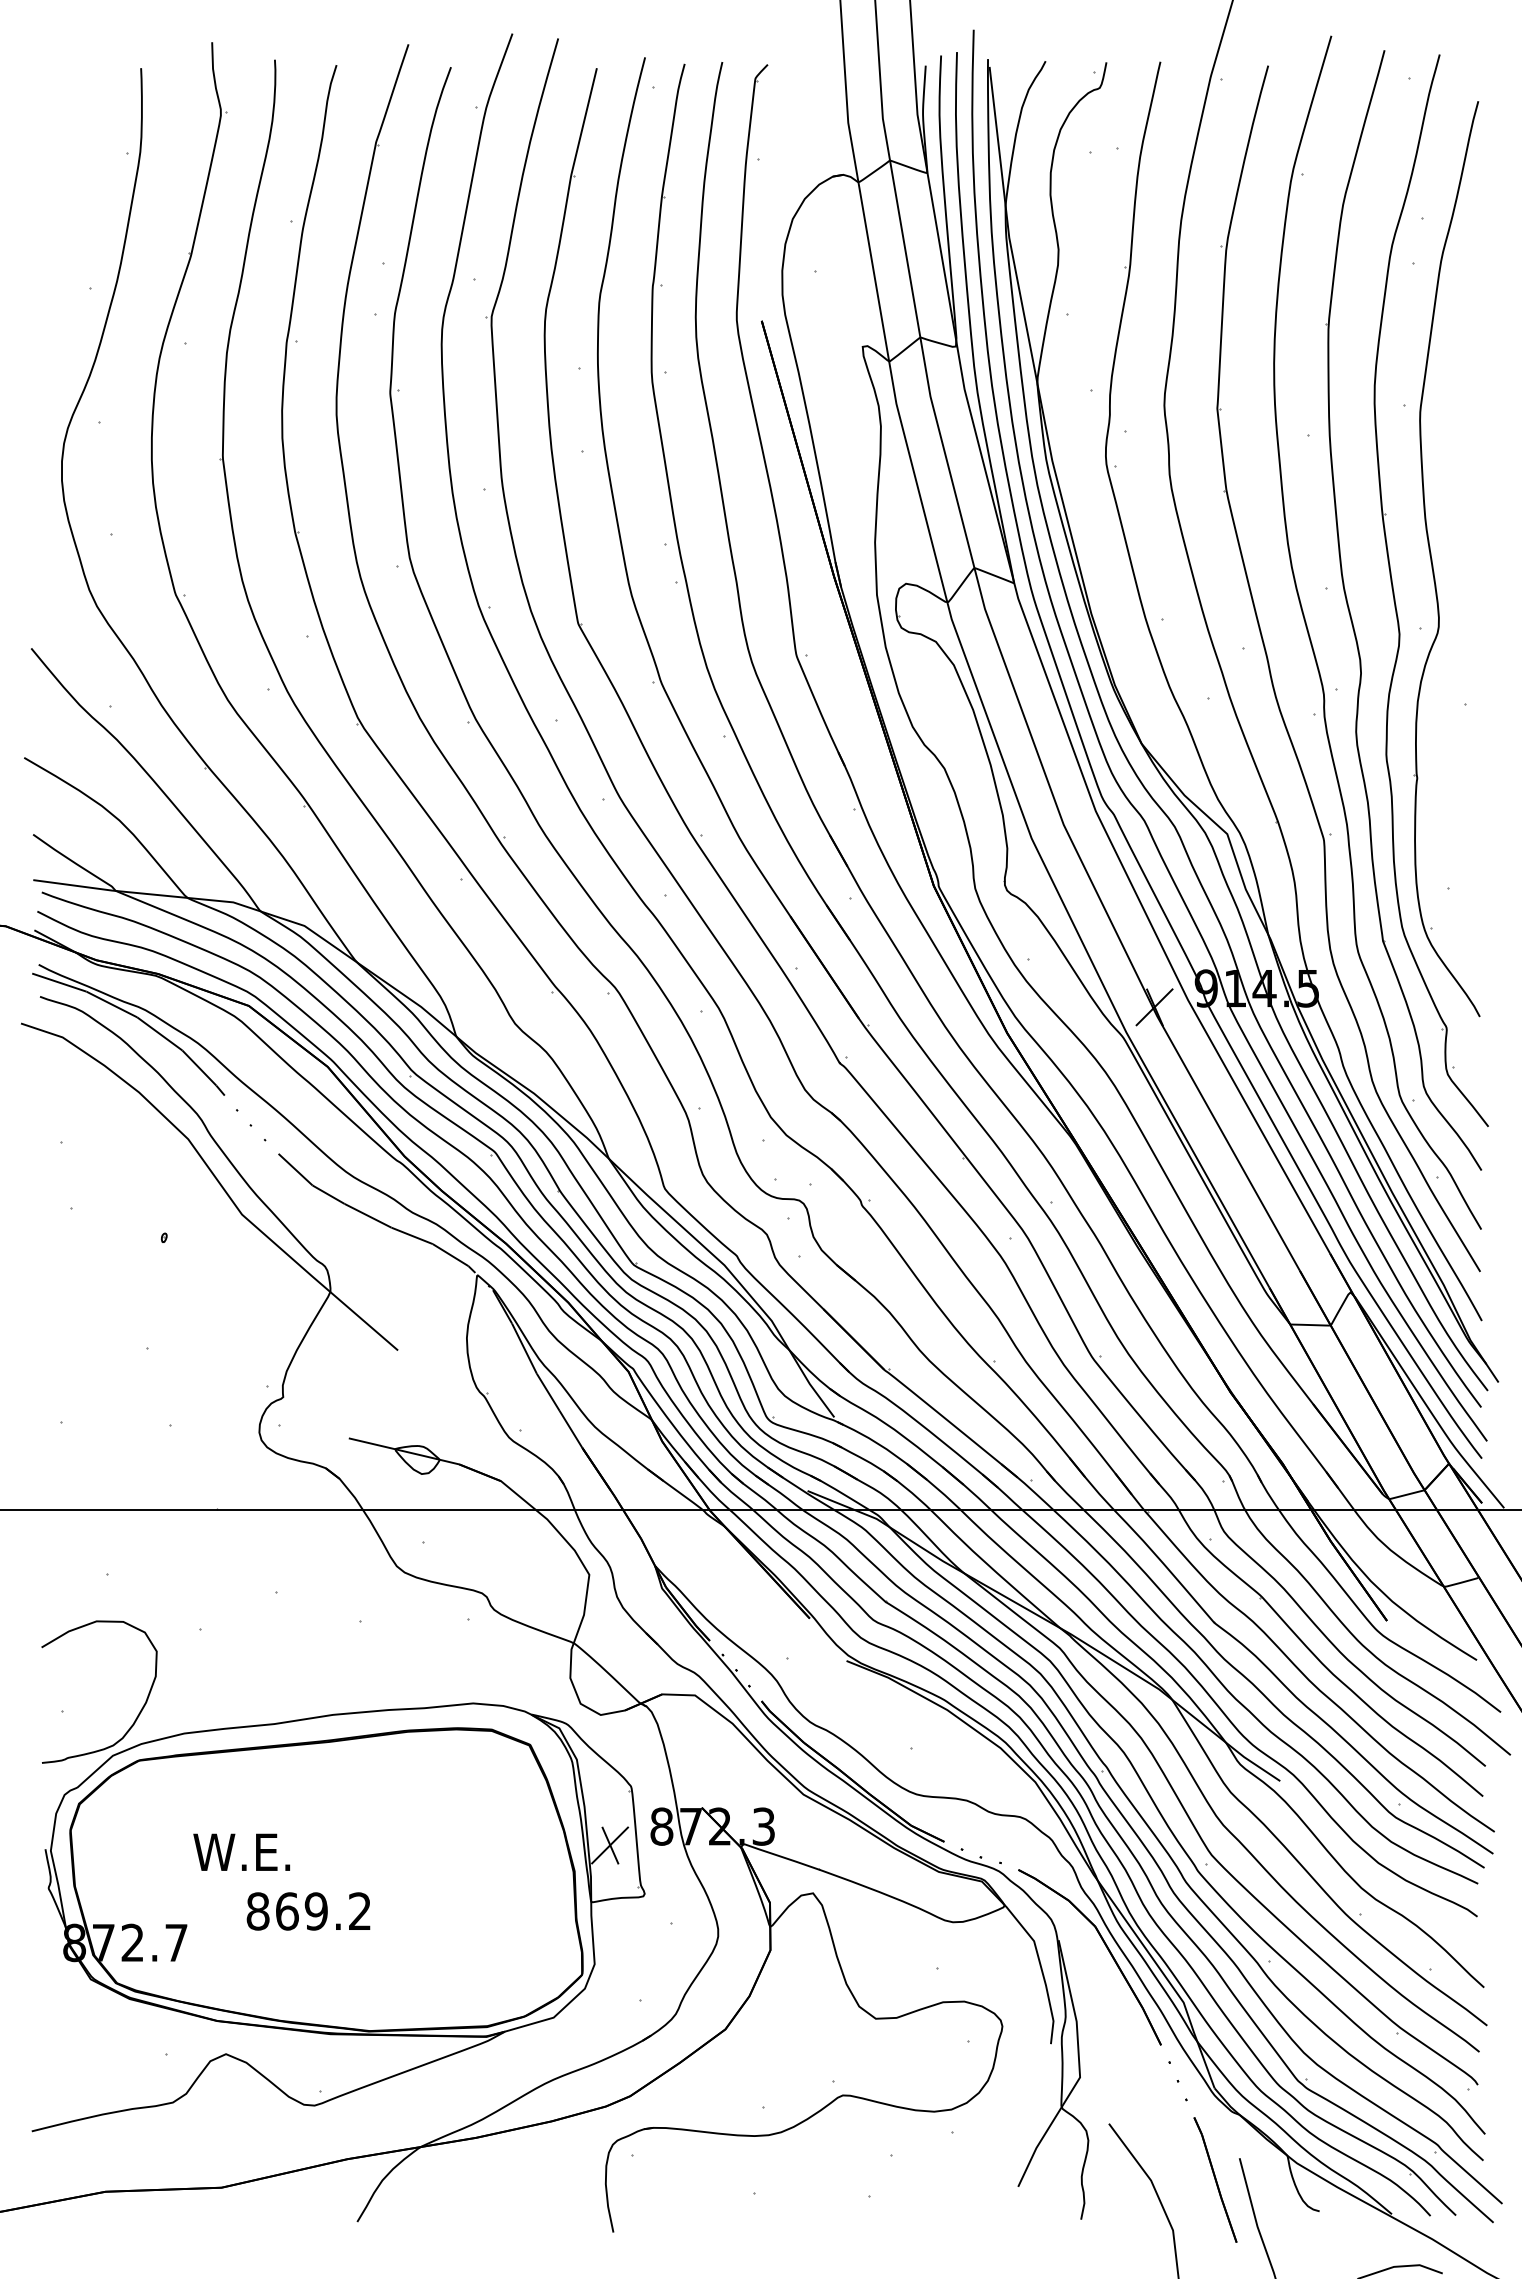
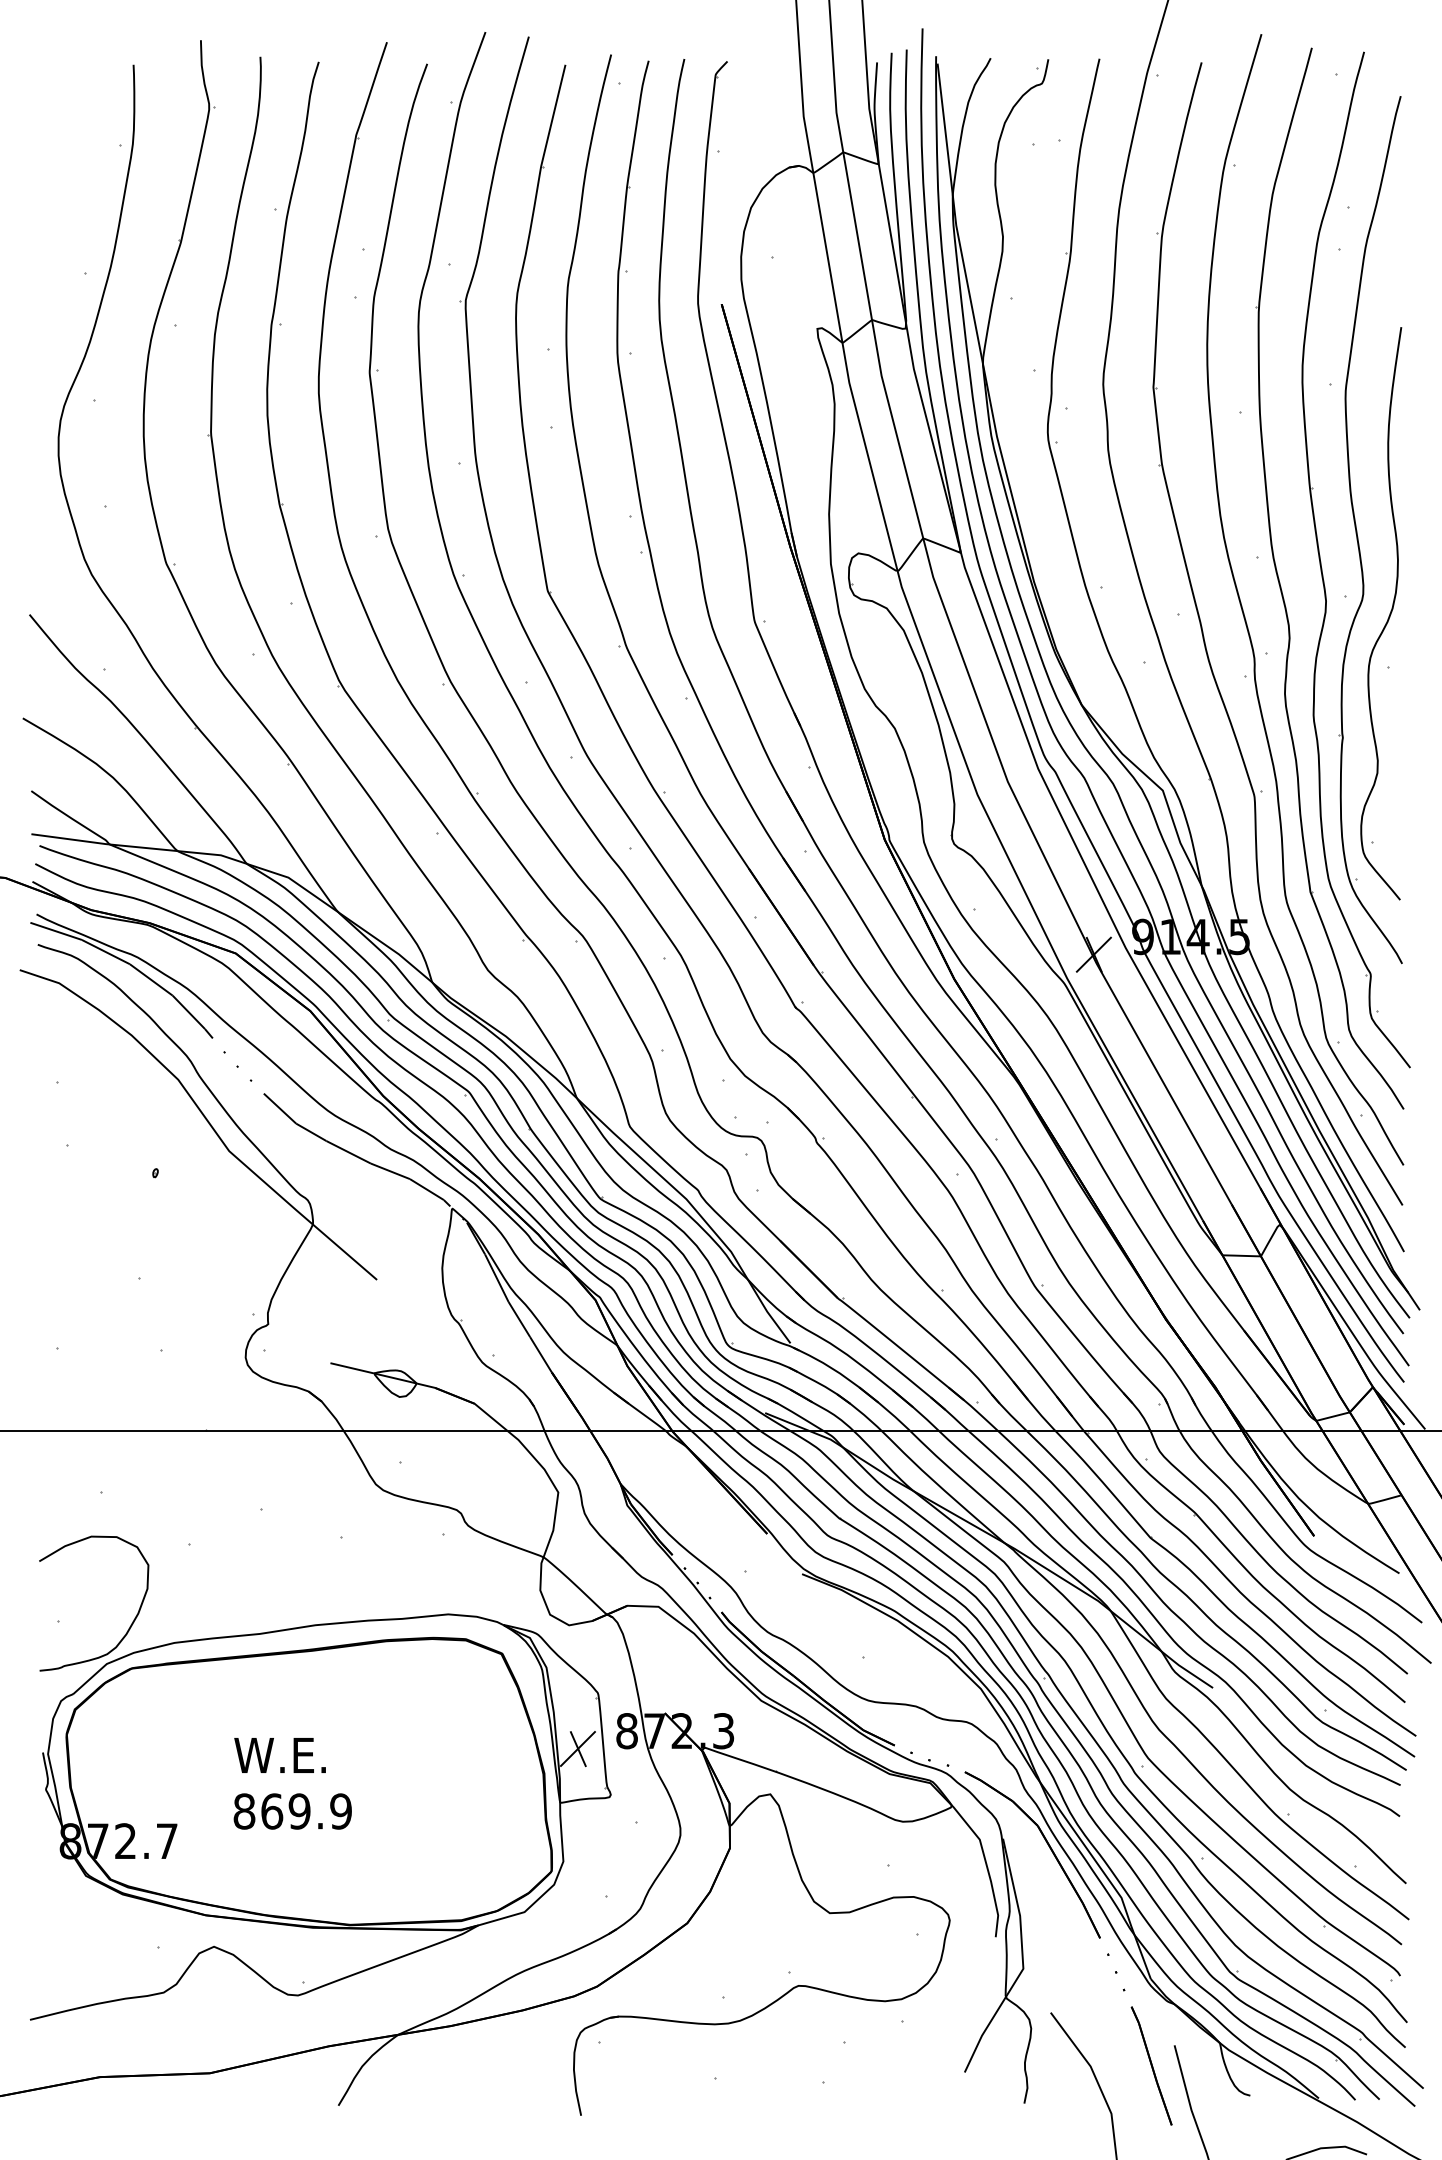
curve: (1465, 649) -> (1388, 615), added
text: (241, 1851) -> (279, 1754), moved
text: (359, 1911) -> (340, 1811), 869.2 -> 869.9

